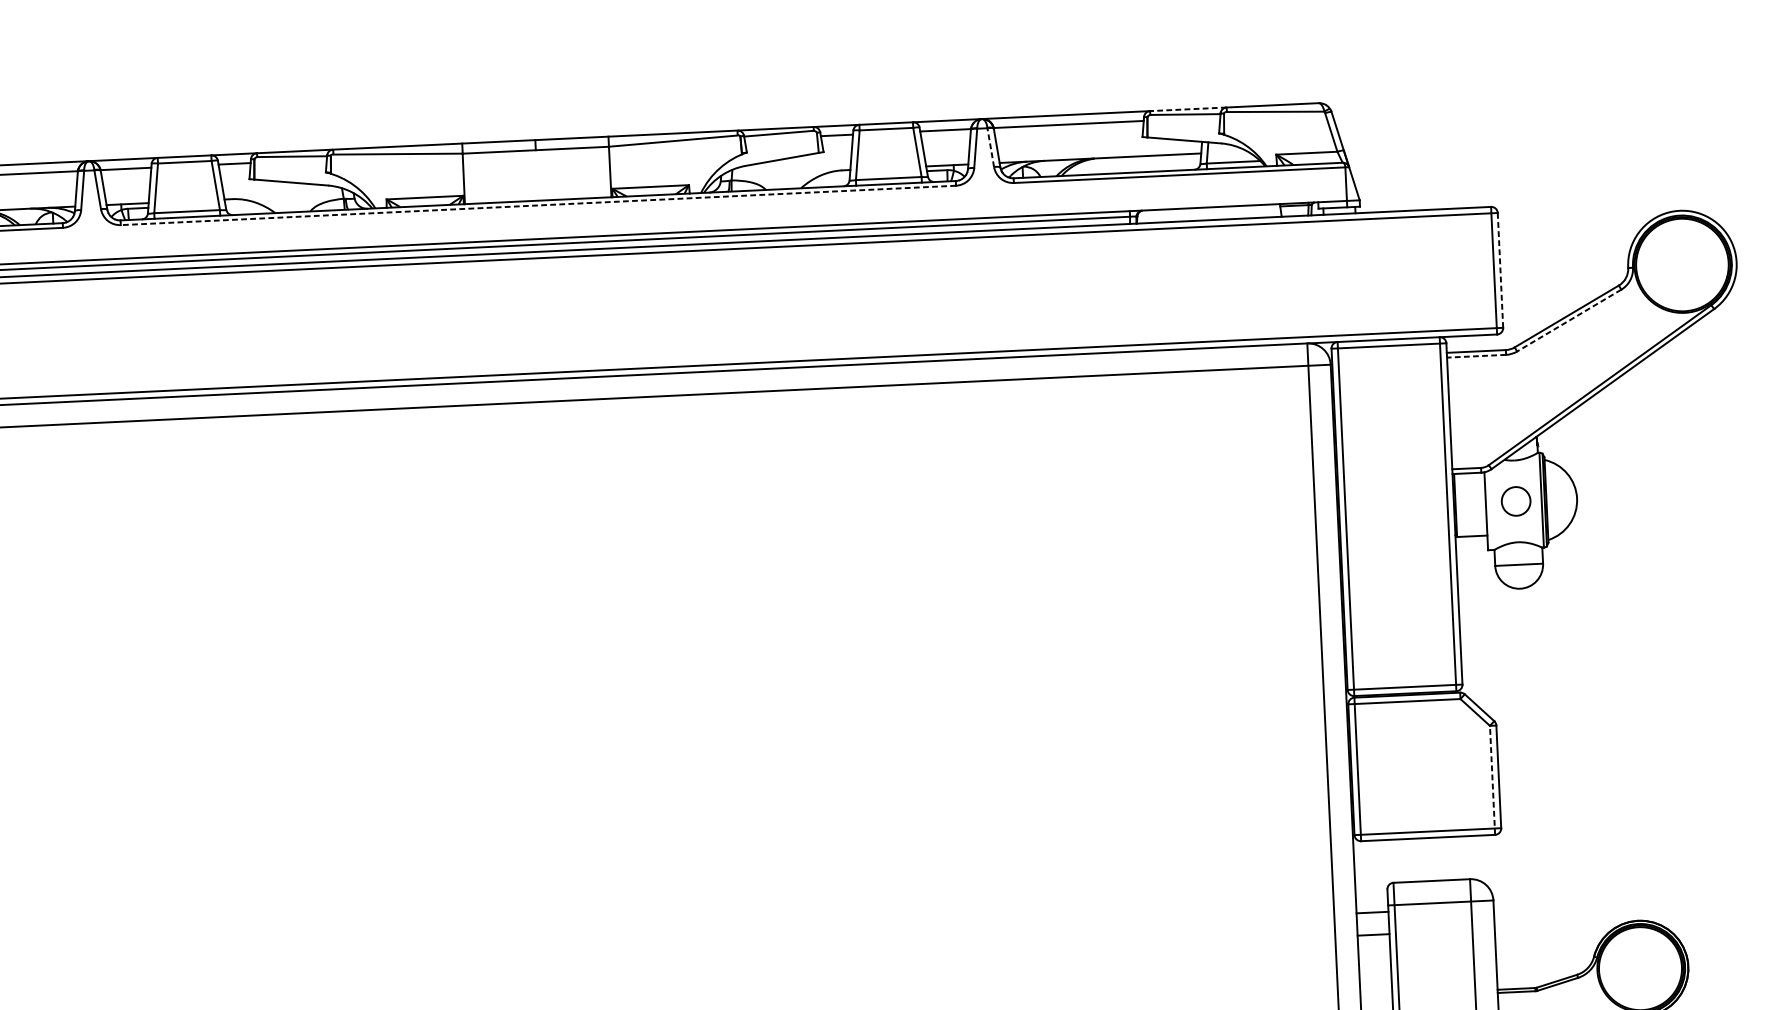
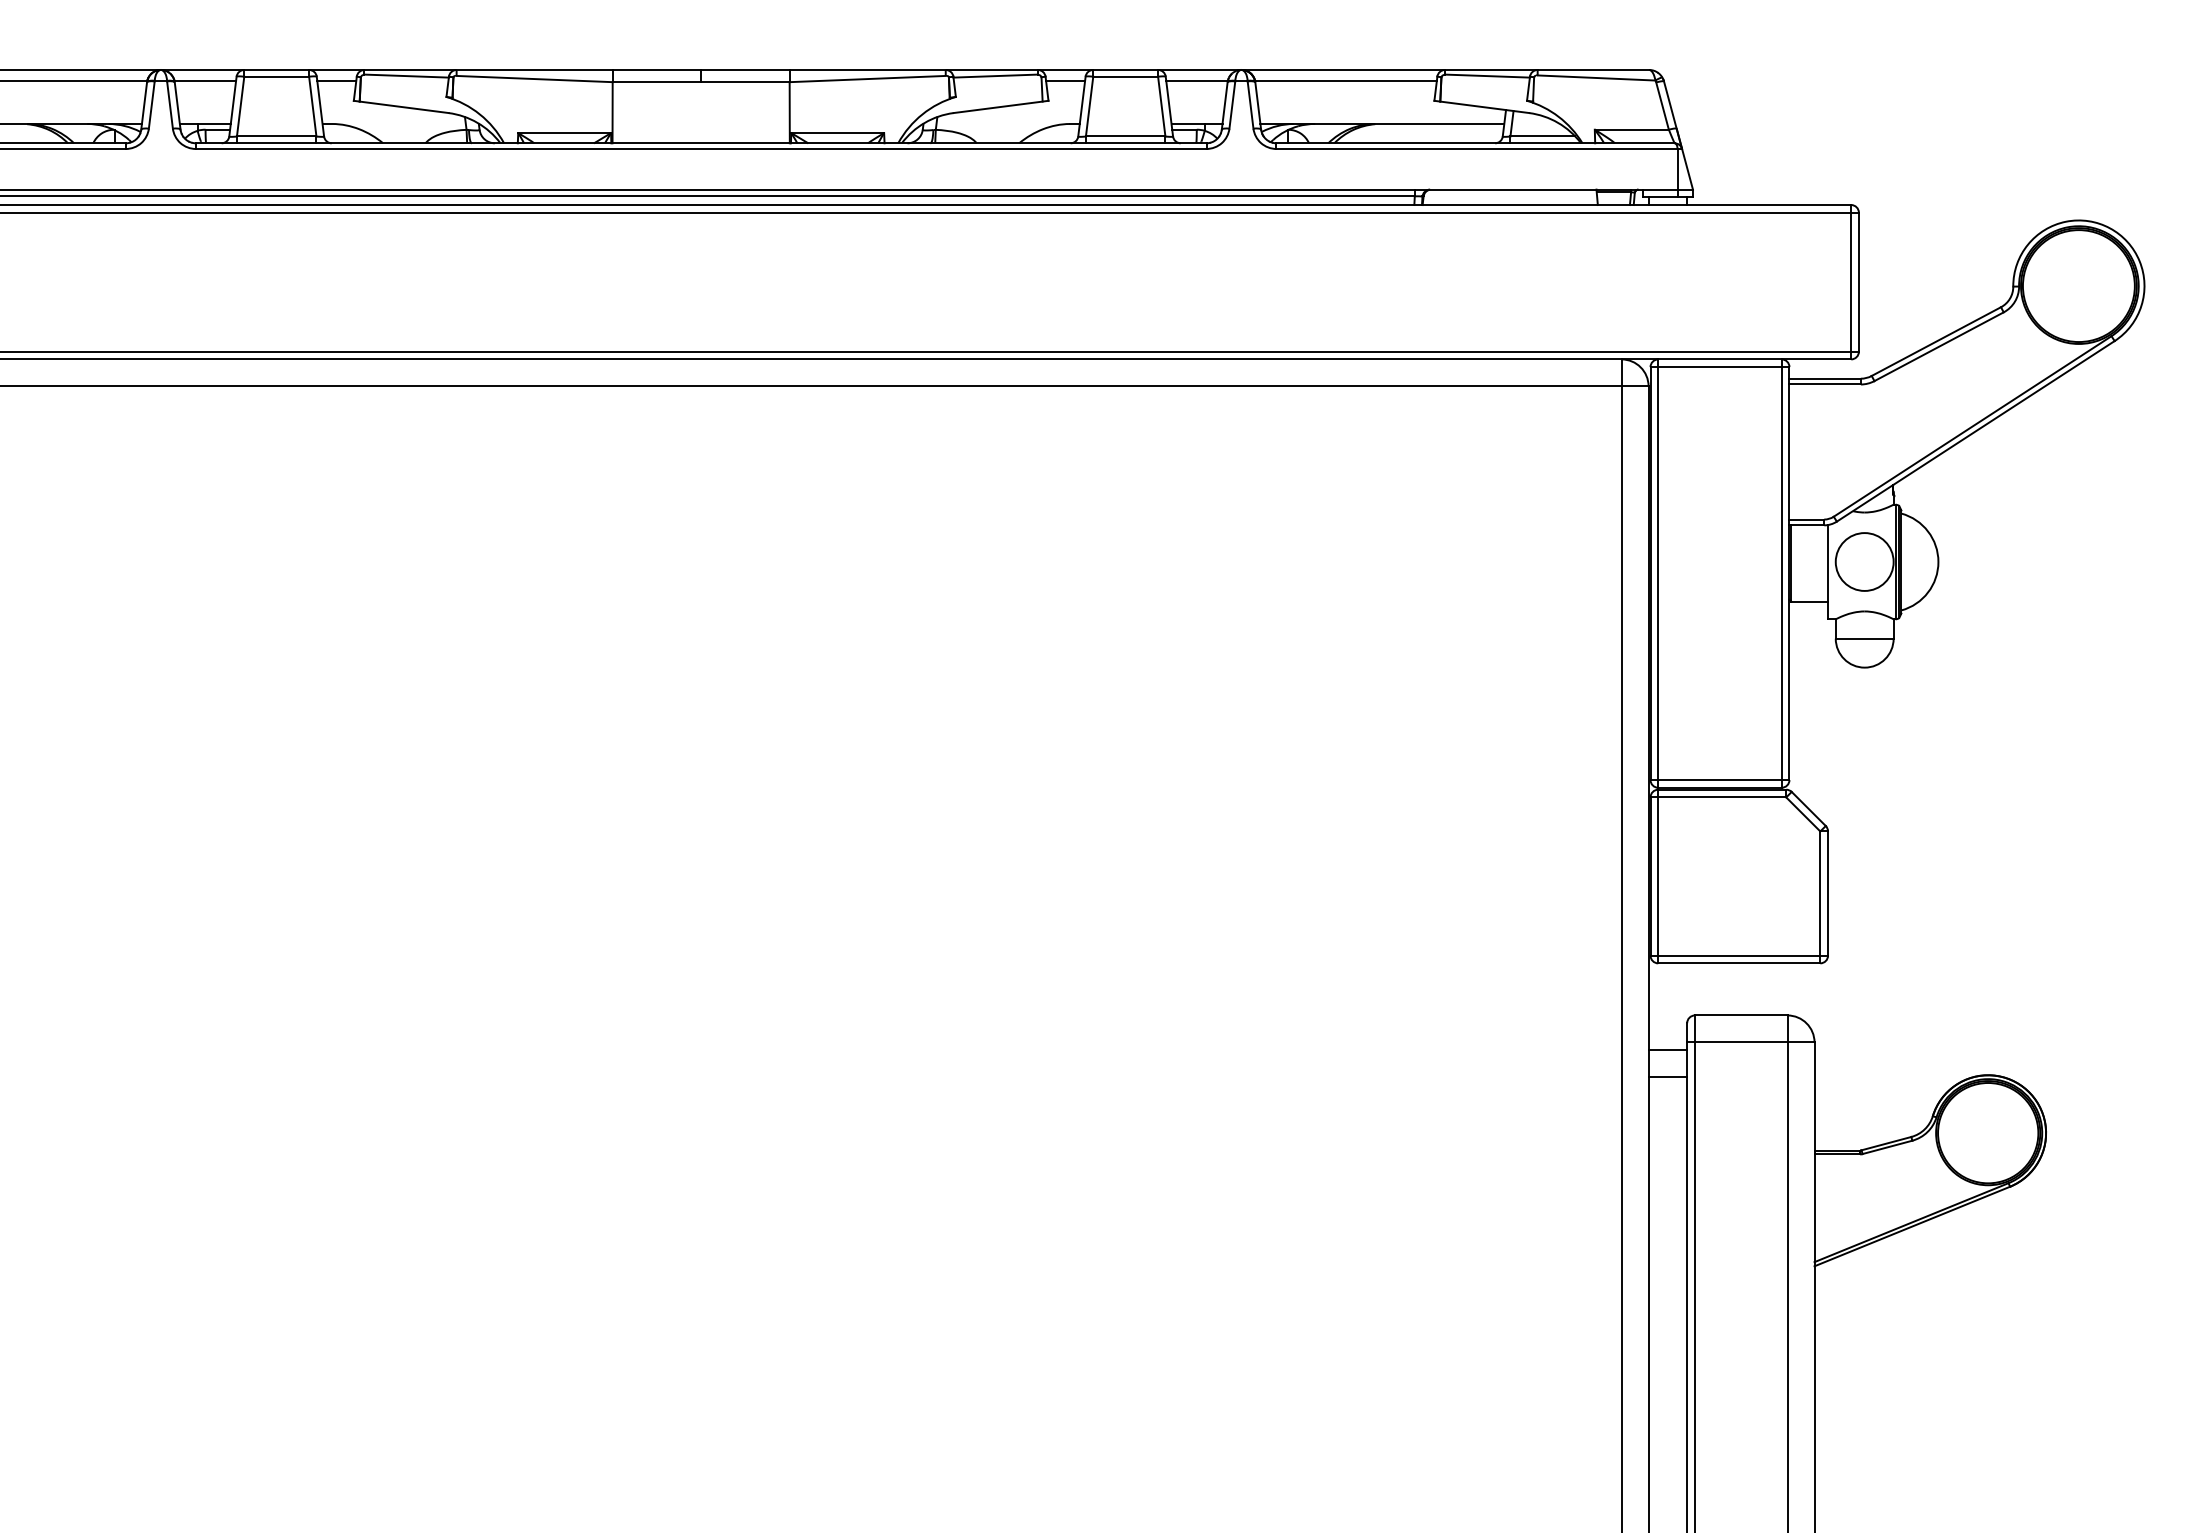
line: (1187, 108) -> (1490, 69), dashed -> solid
line: (990, 148) -> (1250, 105), dashed -> solid
line: (537, 205) -> (700, 149), dashed -> solid
line: (1500, 270) -> (1858, 282), dashed -> solid
line: (1568, 320) -> (1938, 346), dashed -> solid
line: (1476, 356) -> (1825, 384), dashed -> solid
circle: (1515, 501) -> (1864, 561), size x1.67
line: (1492, 780) -> (1820, 897), dashed -> solid

